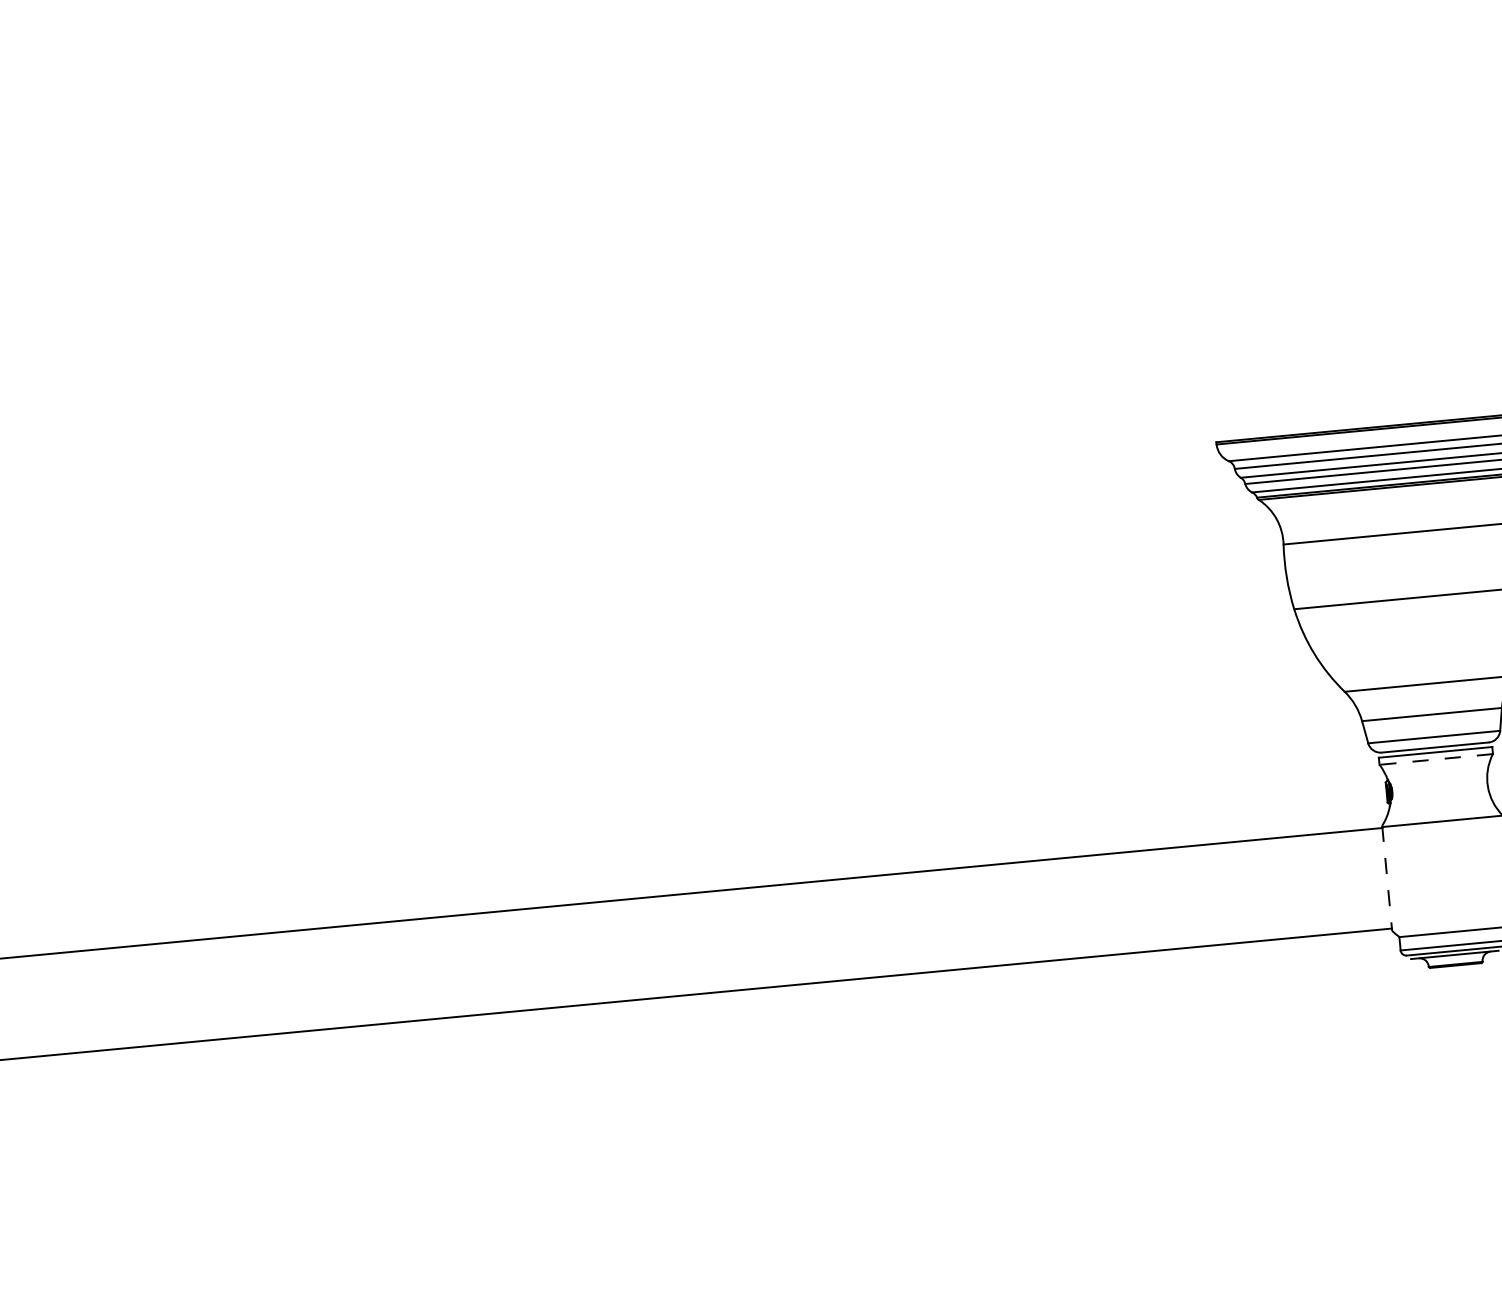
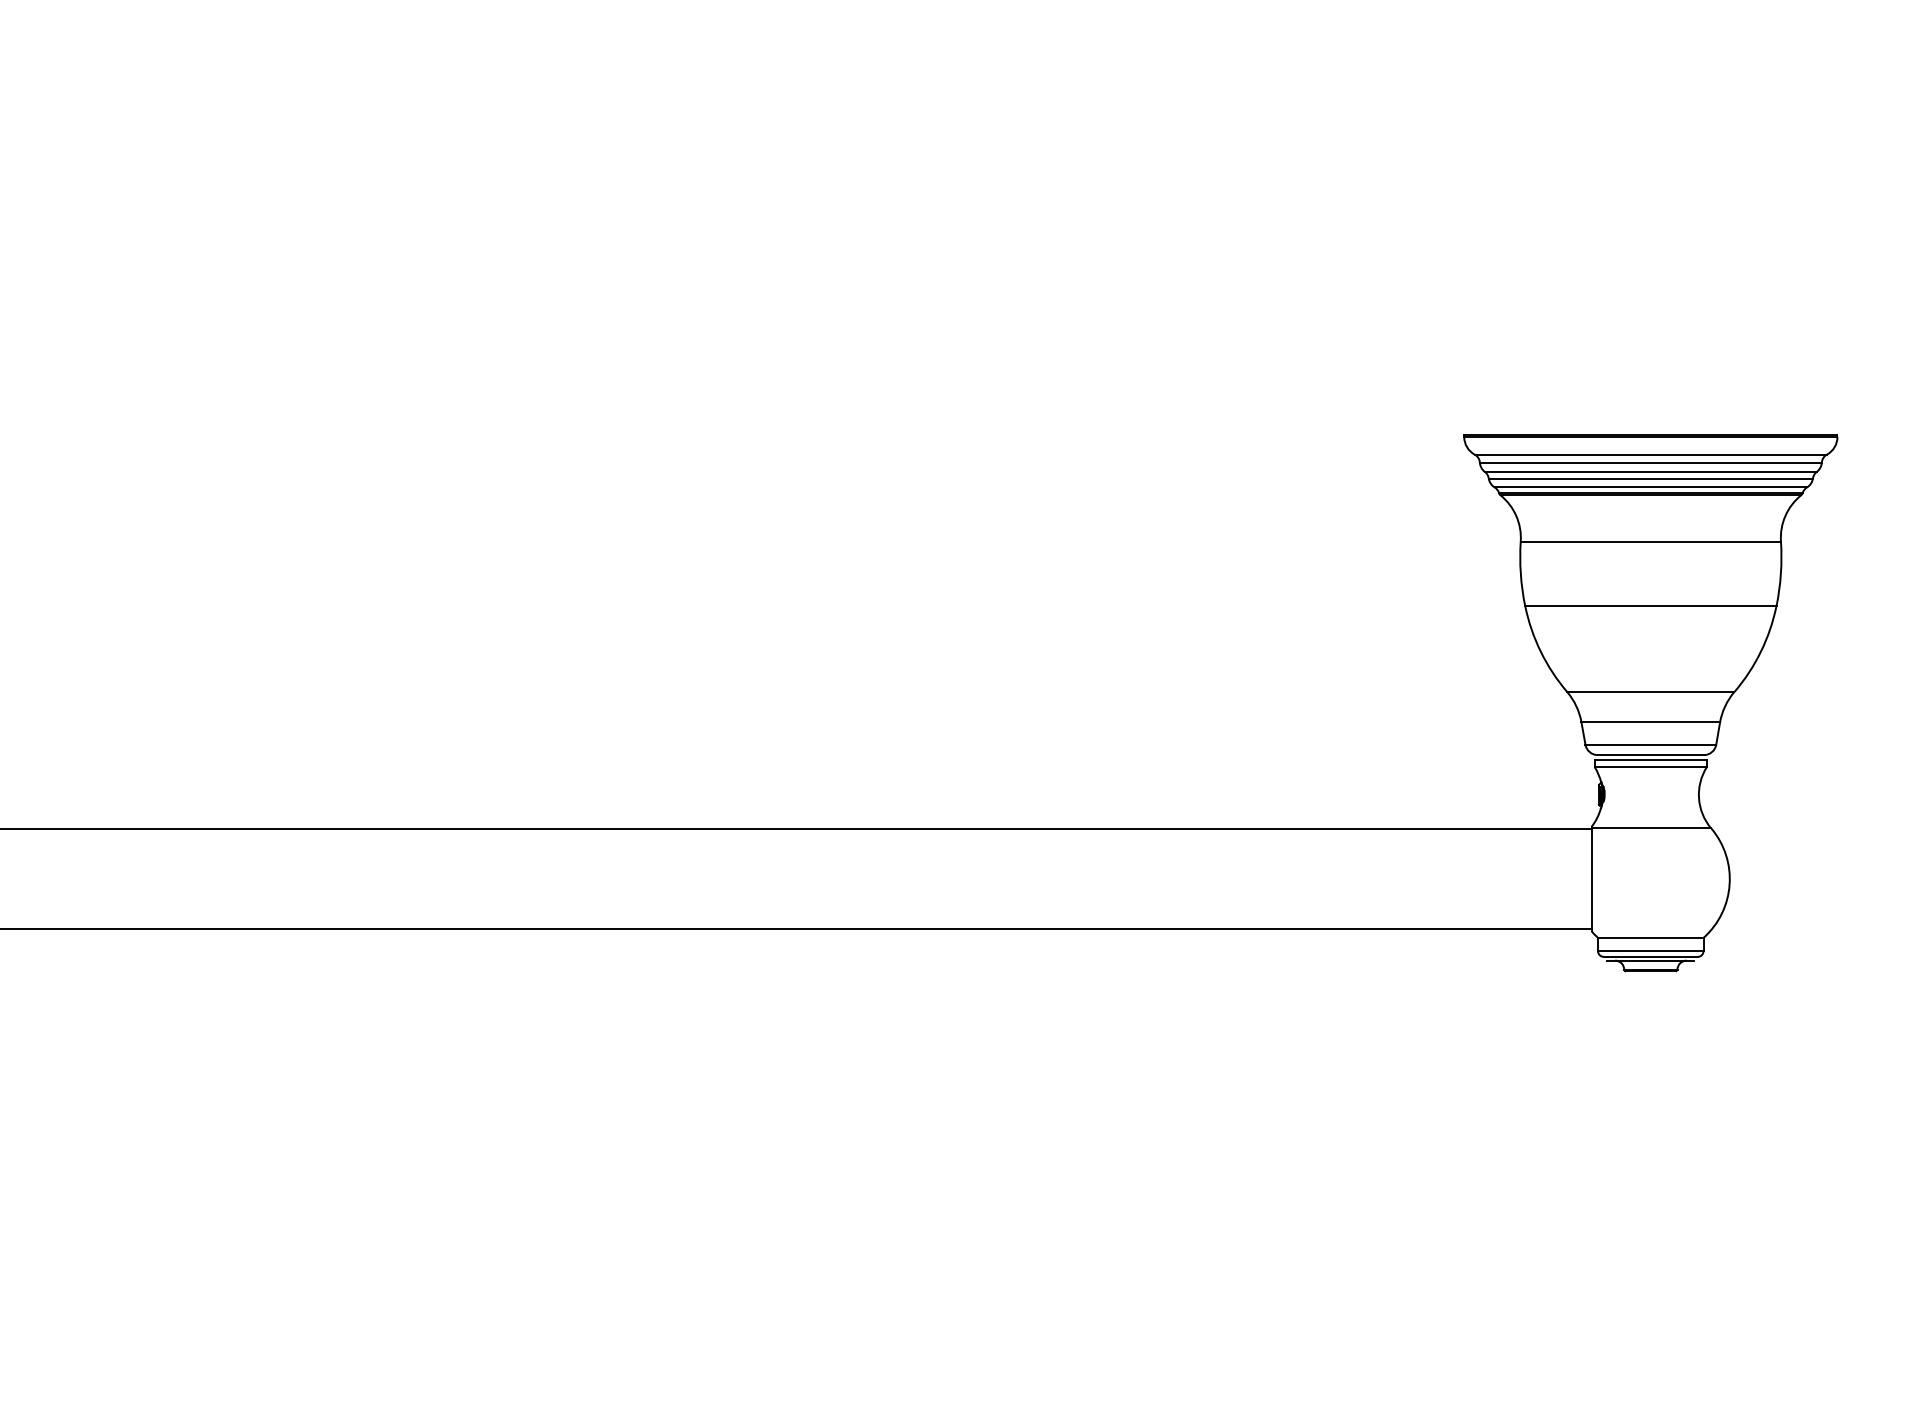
line: (1435, 759) -> (1650, 766), dashed -> solid
line: (1387, 878) -> (1591, 879), dashed -> solid

